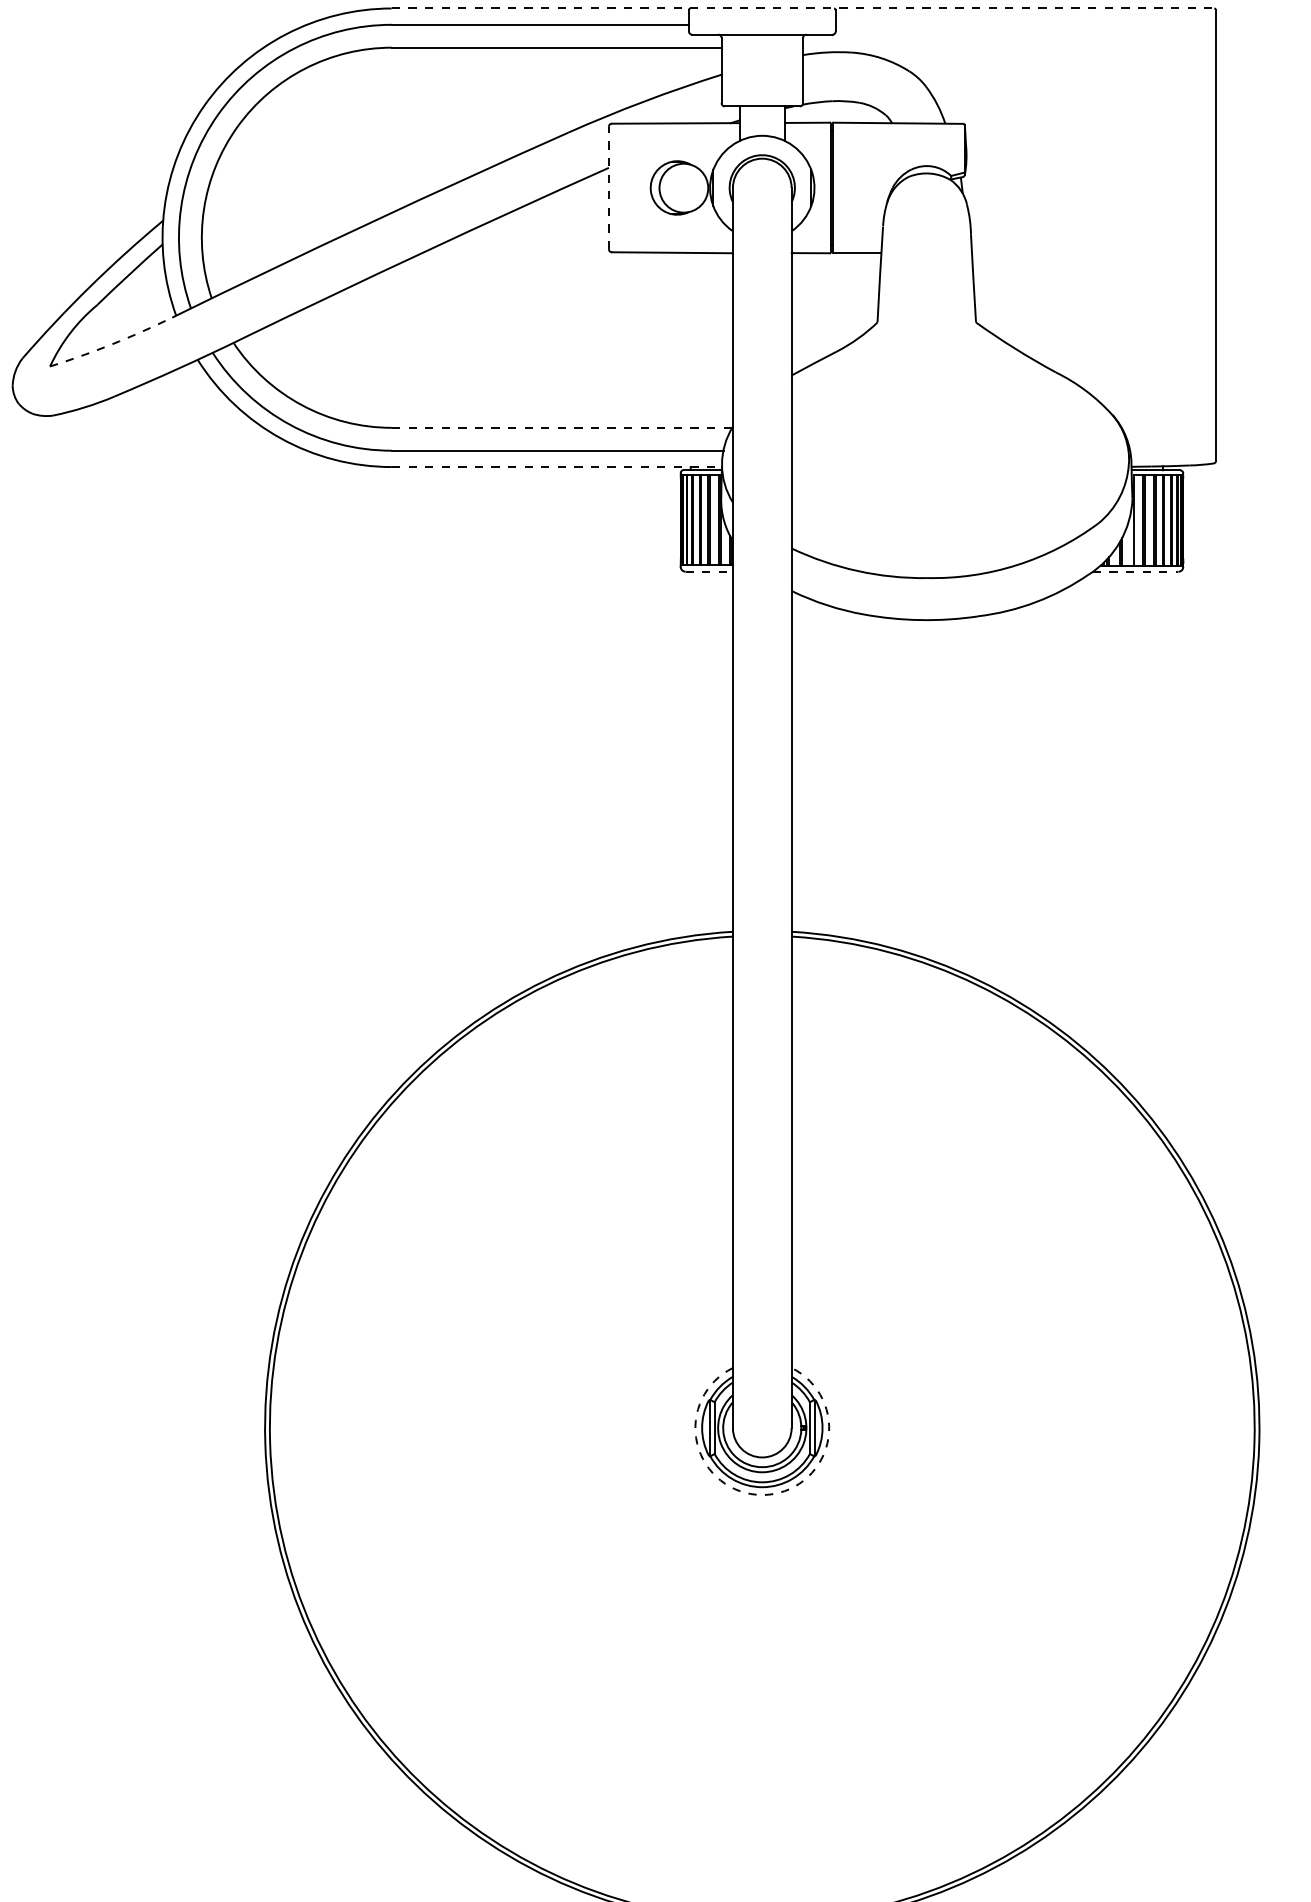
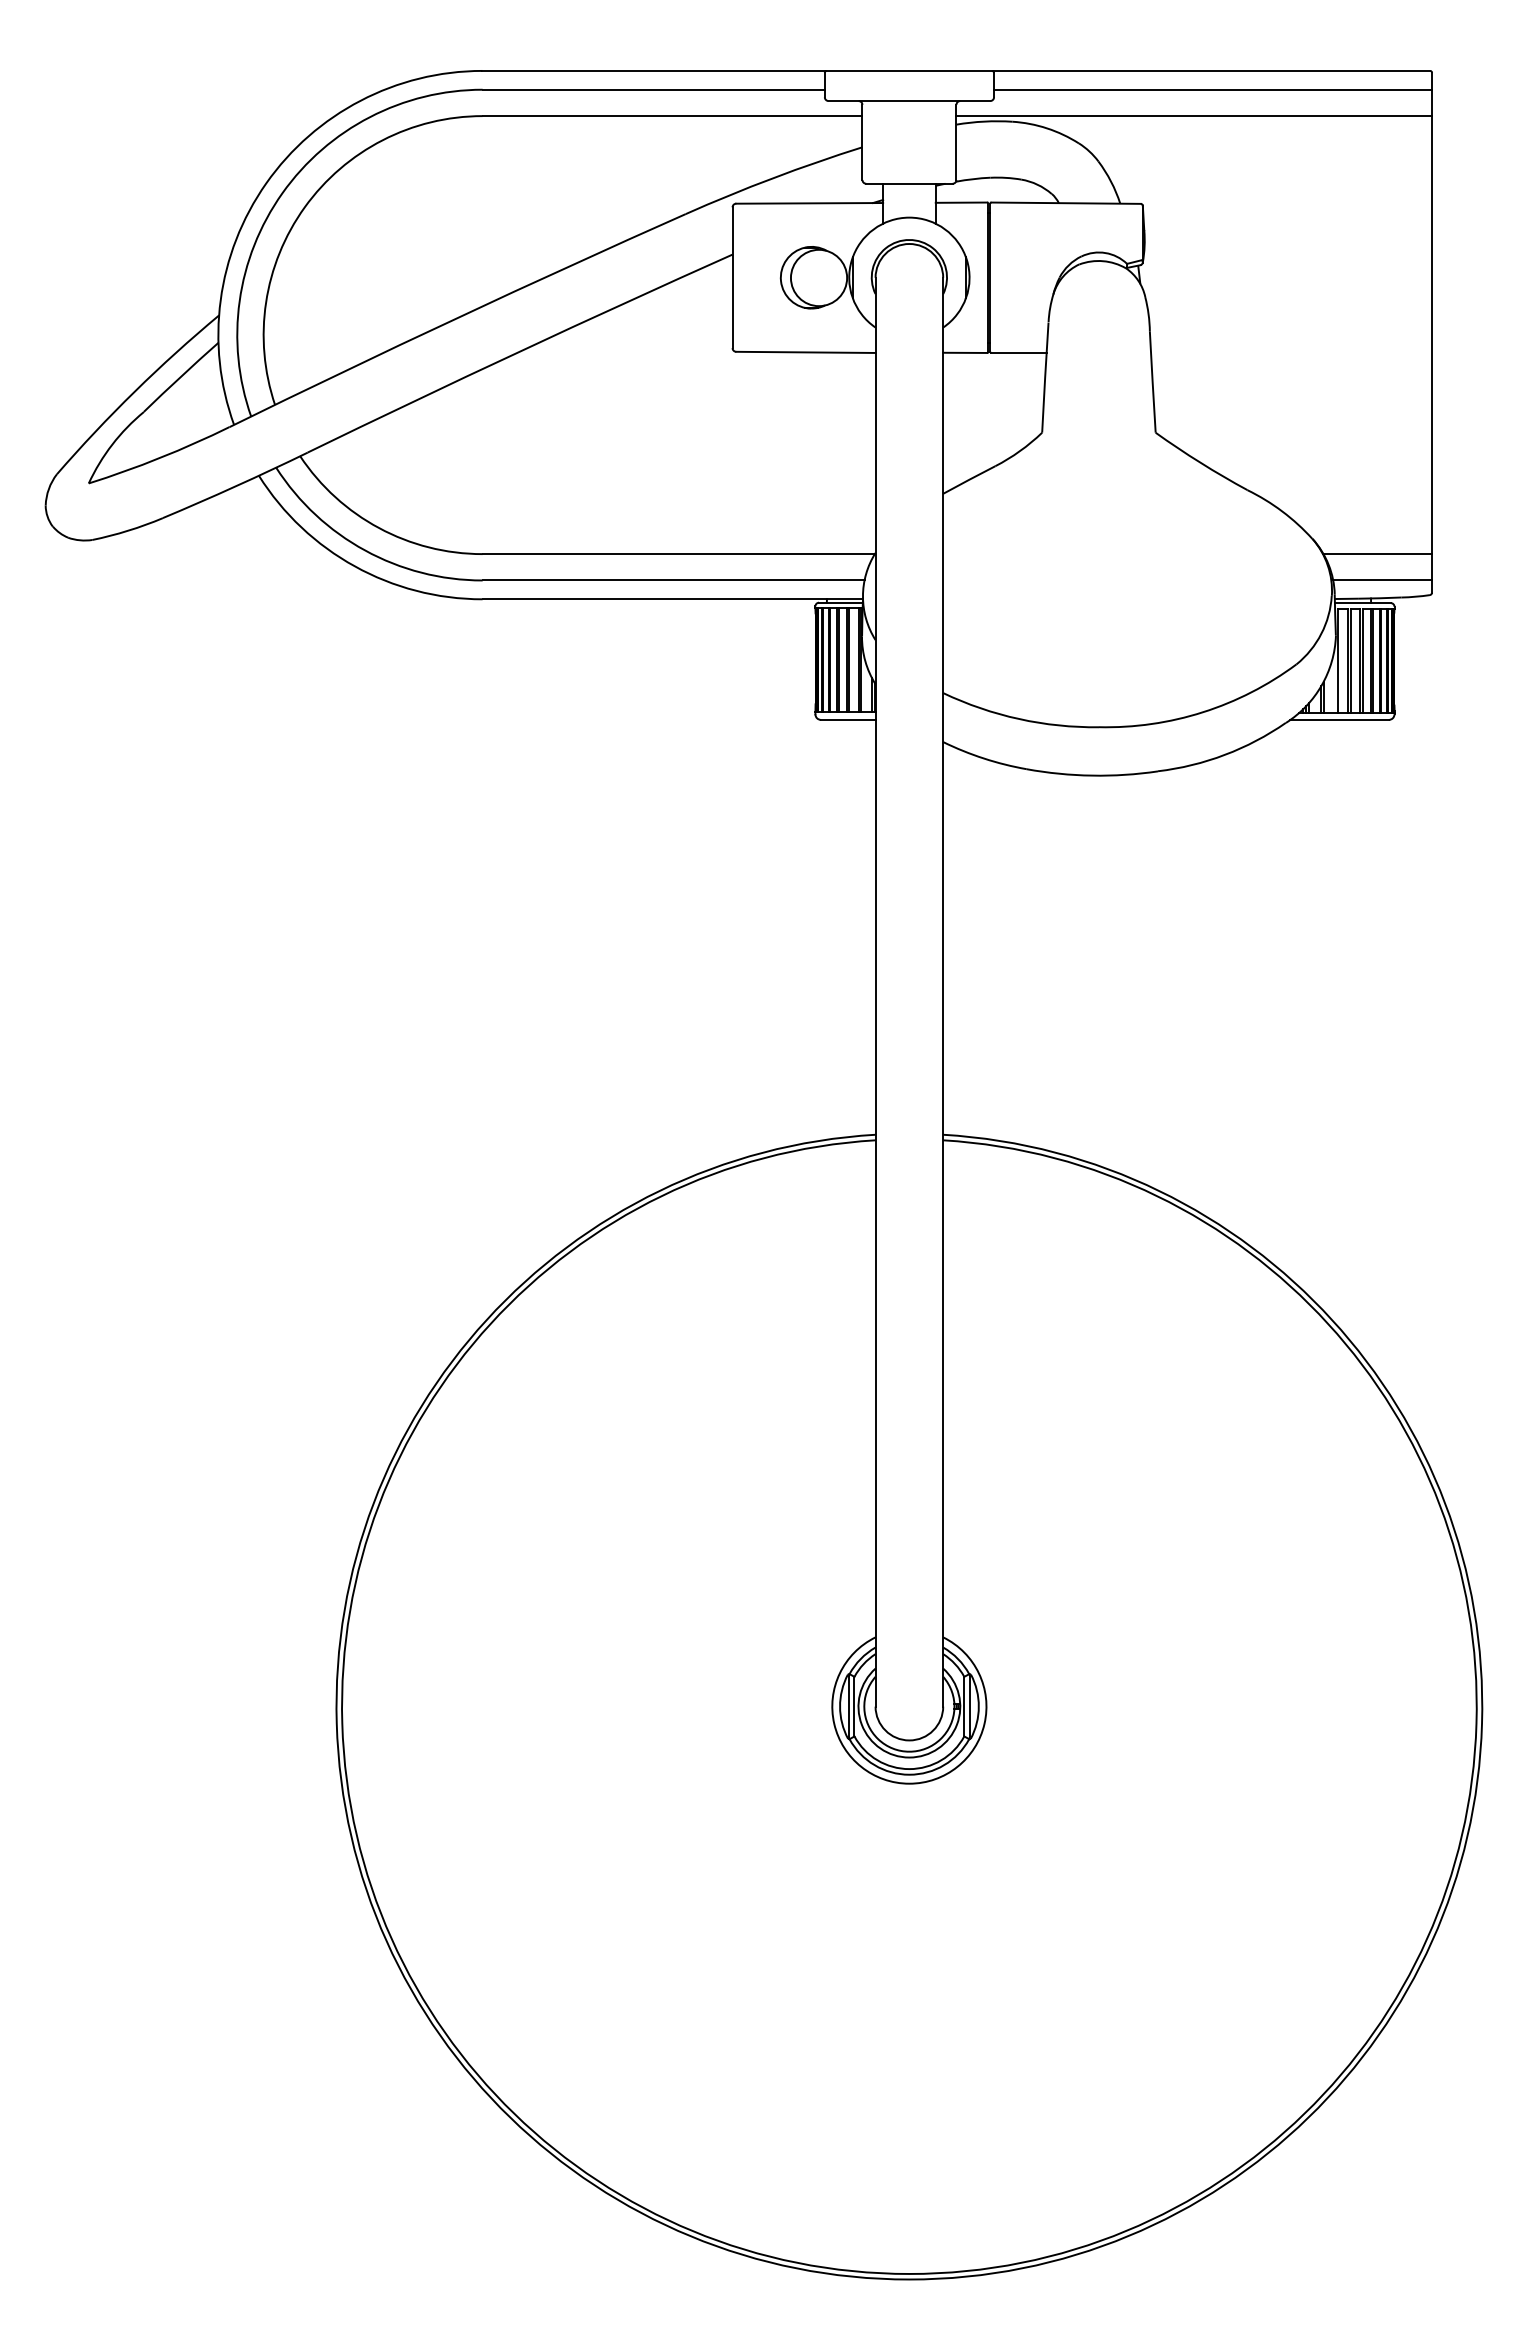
line: (803, 8) -> (956, 70), dashed -> solid
line: (1026, 24) -> (1213, 89), added
line: (1009, 48) -> (1194, 116), added
line: (608, 187) -> (732, 277), dashed -> solid
arc: (112, 343) -> (160, 457), dashed -> solid
line: (562, 428) -> (679, 554), dashed -> solid
line: (1168, 428) -> (1377, 554), added
line: (1172, 450) -> (1382, 580), added
line: (557, 467) -> (673, 599), dashed -> solid
line: (709, 572) -> (848, 720), dashed -> solid
line: (1136, 572) -> (1340, 720), dashed -> solid
arc: (762, 1494) -> (909, 1783), dashed -> solid

